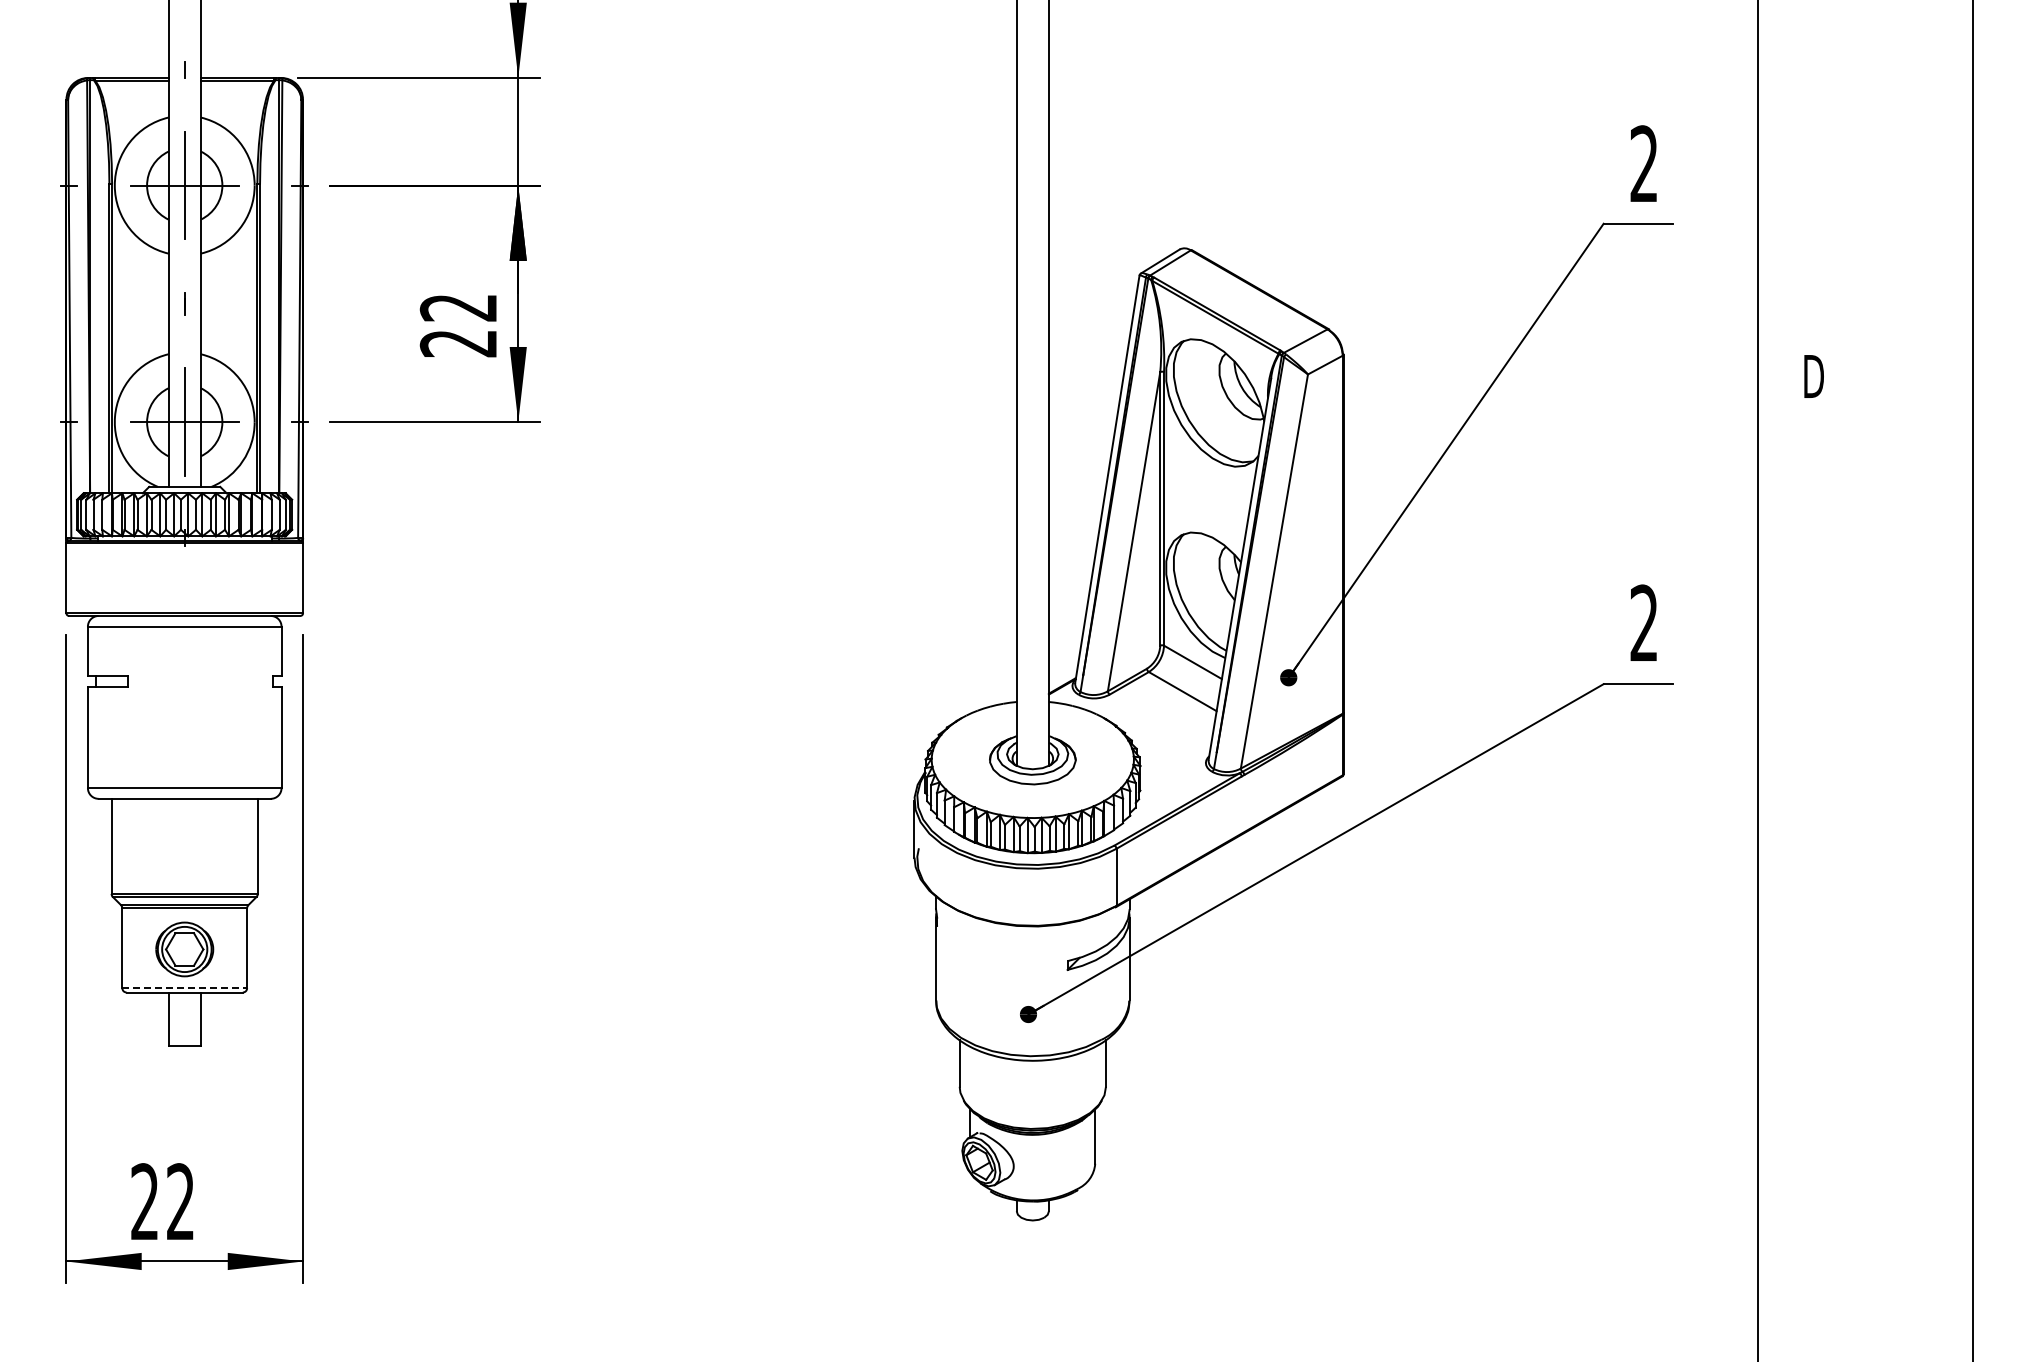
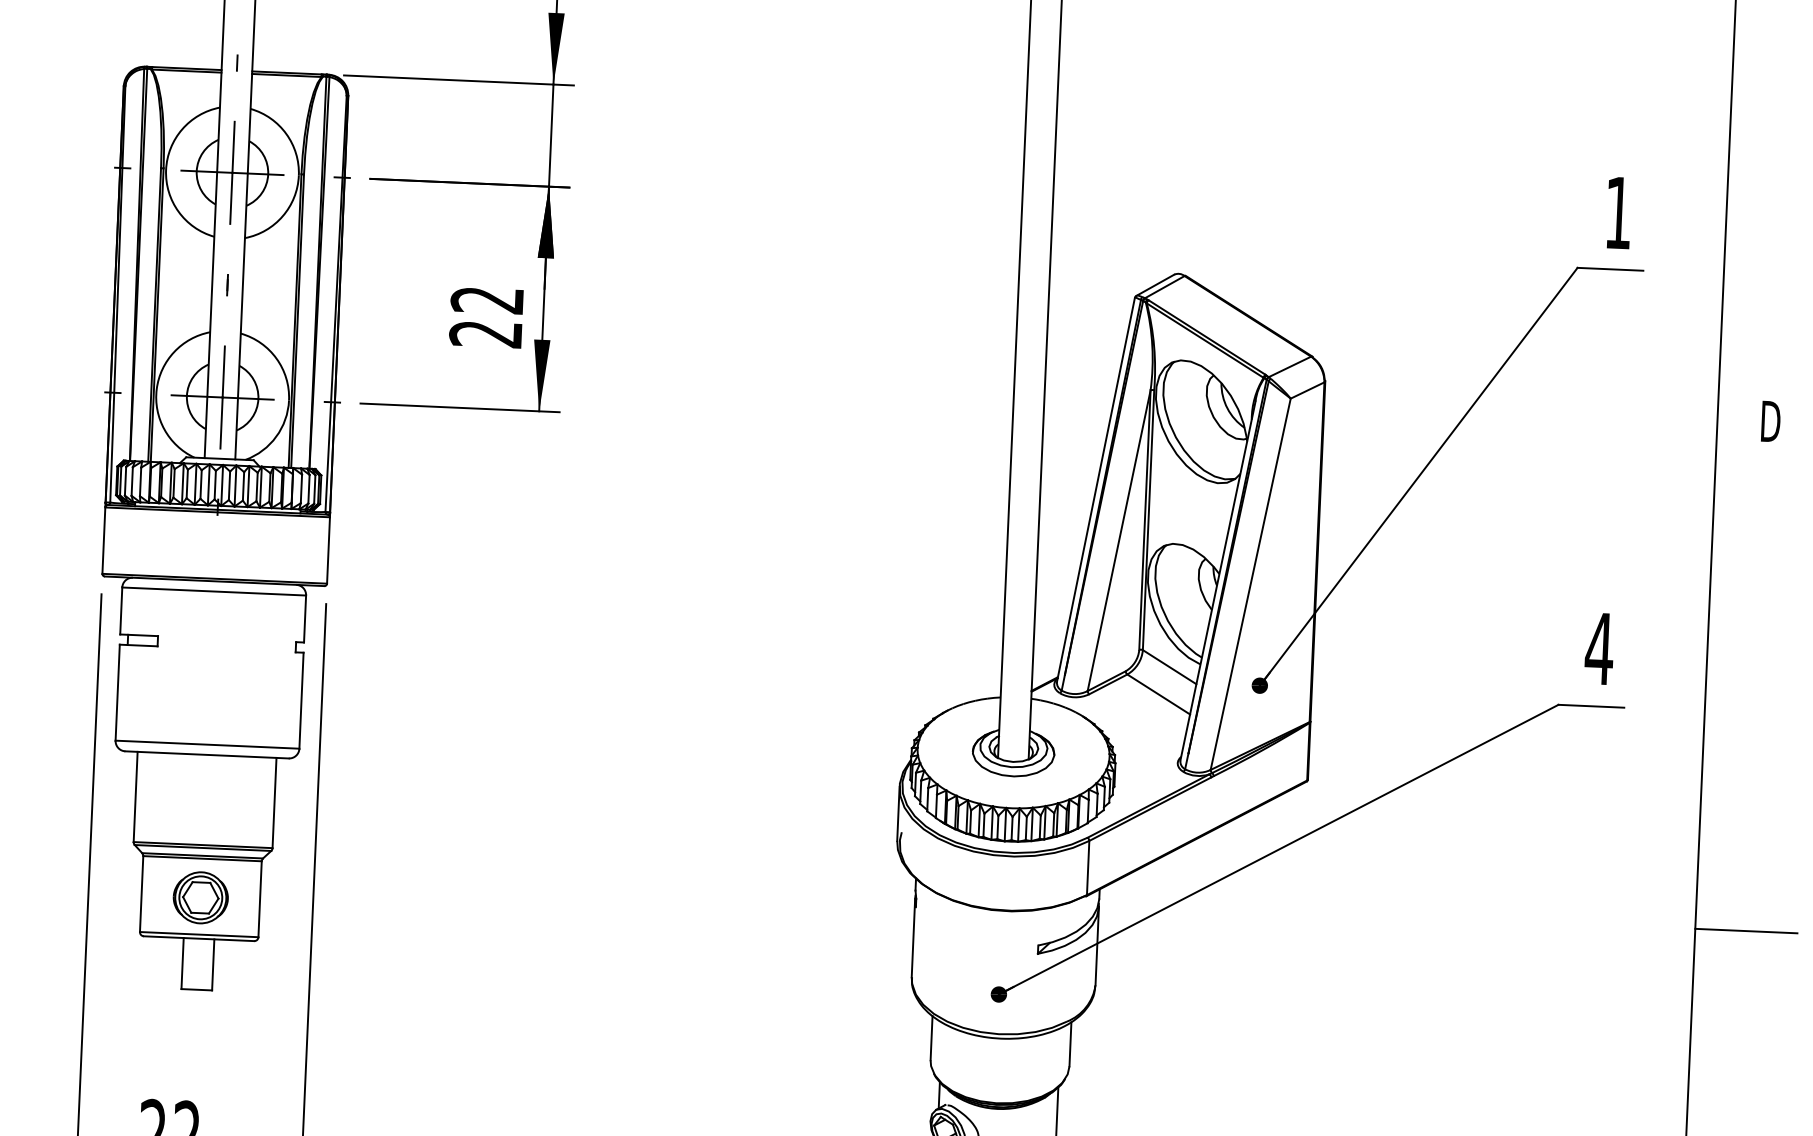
text: (1643, 163) -> (1617, 212), 2 -> 1
text: (1644, 622) -> (1599, 648), 2 -> 4
line: (1811, 913) -> (1746, 931), added
line: (185, 988) -> (199, 934), dashed -> solid

